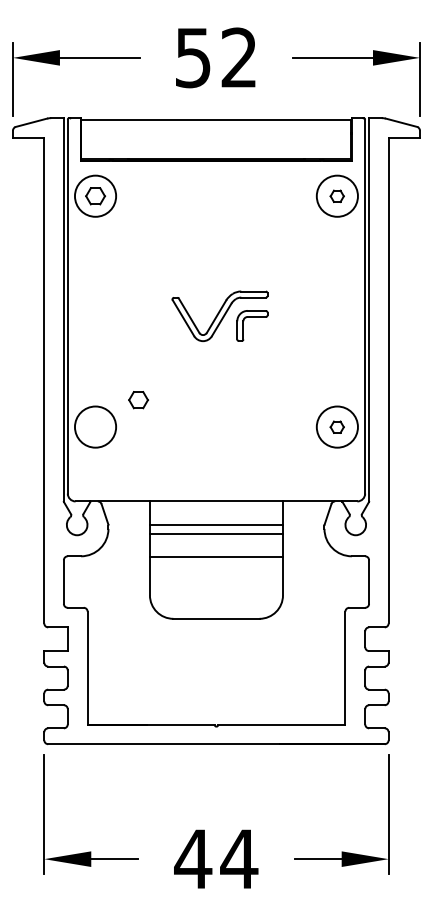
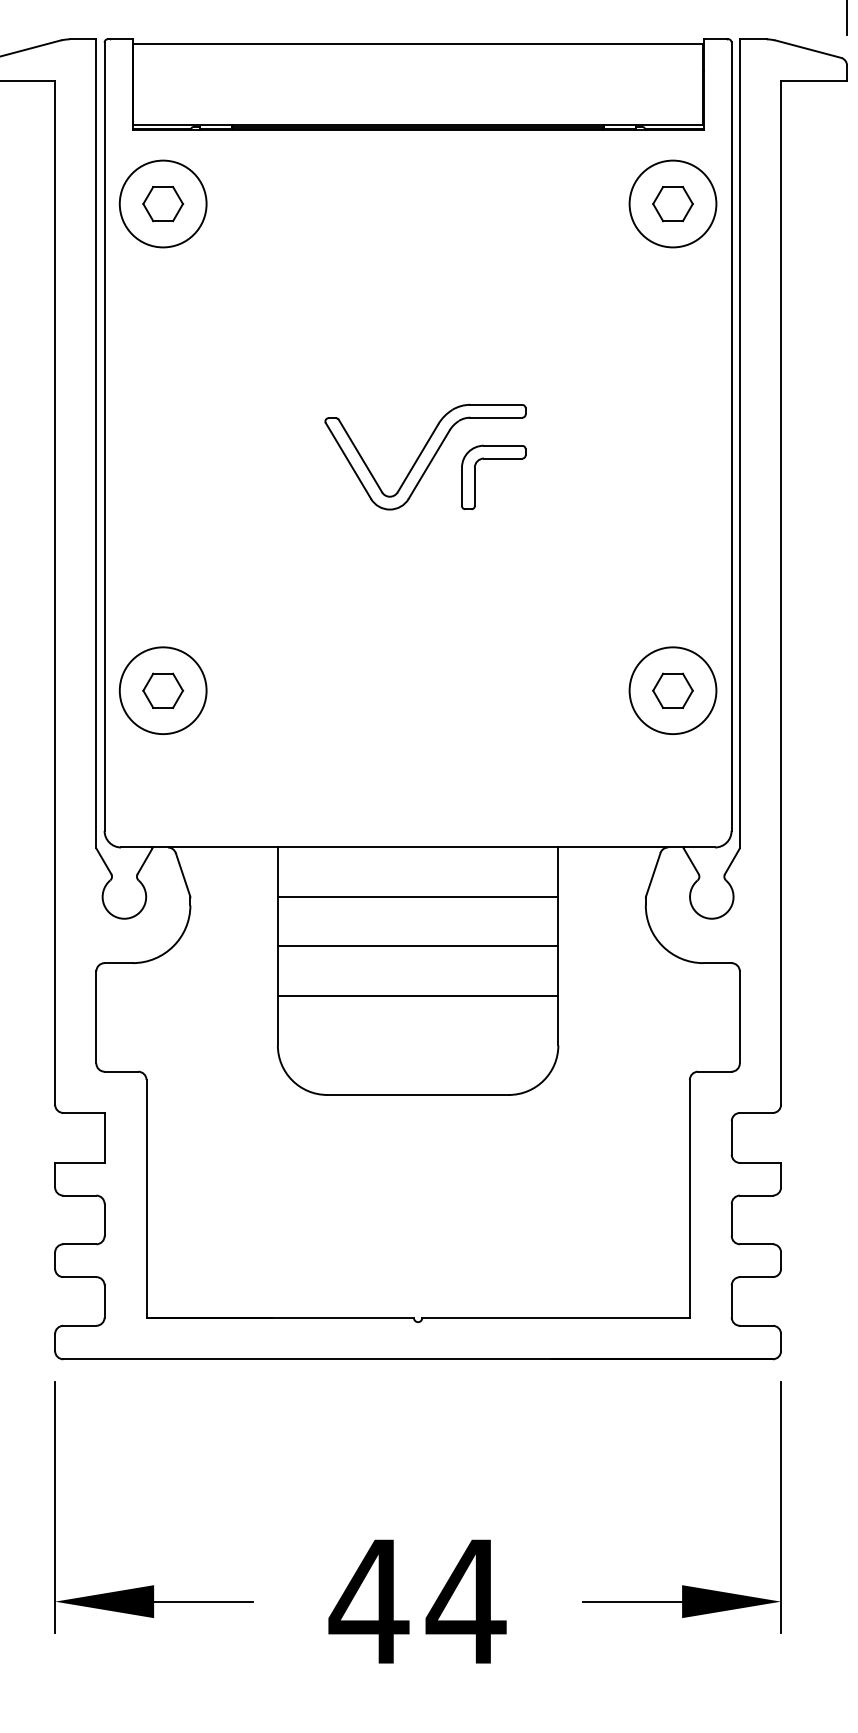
part: (336, 196) -> (671, 204), size x1.43
part: (138, 400) -> (163, 691), moved
part: (336, 427) -> (671, 691), size x1.43
line: (216, 534) -> (418, 946), moved
line: (216, 556) -> (418, 995), moved

